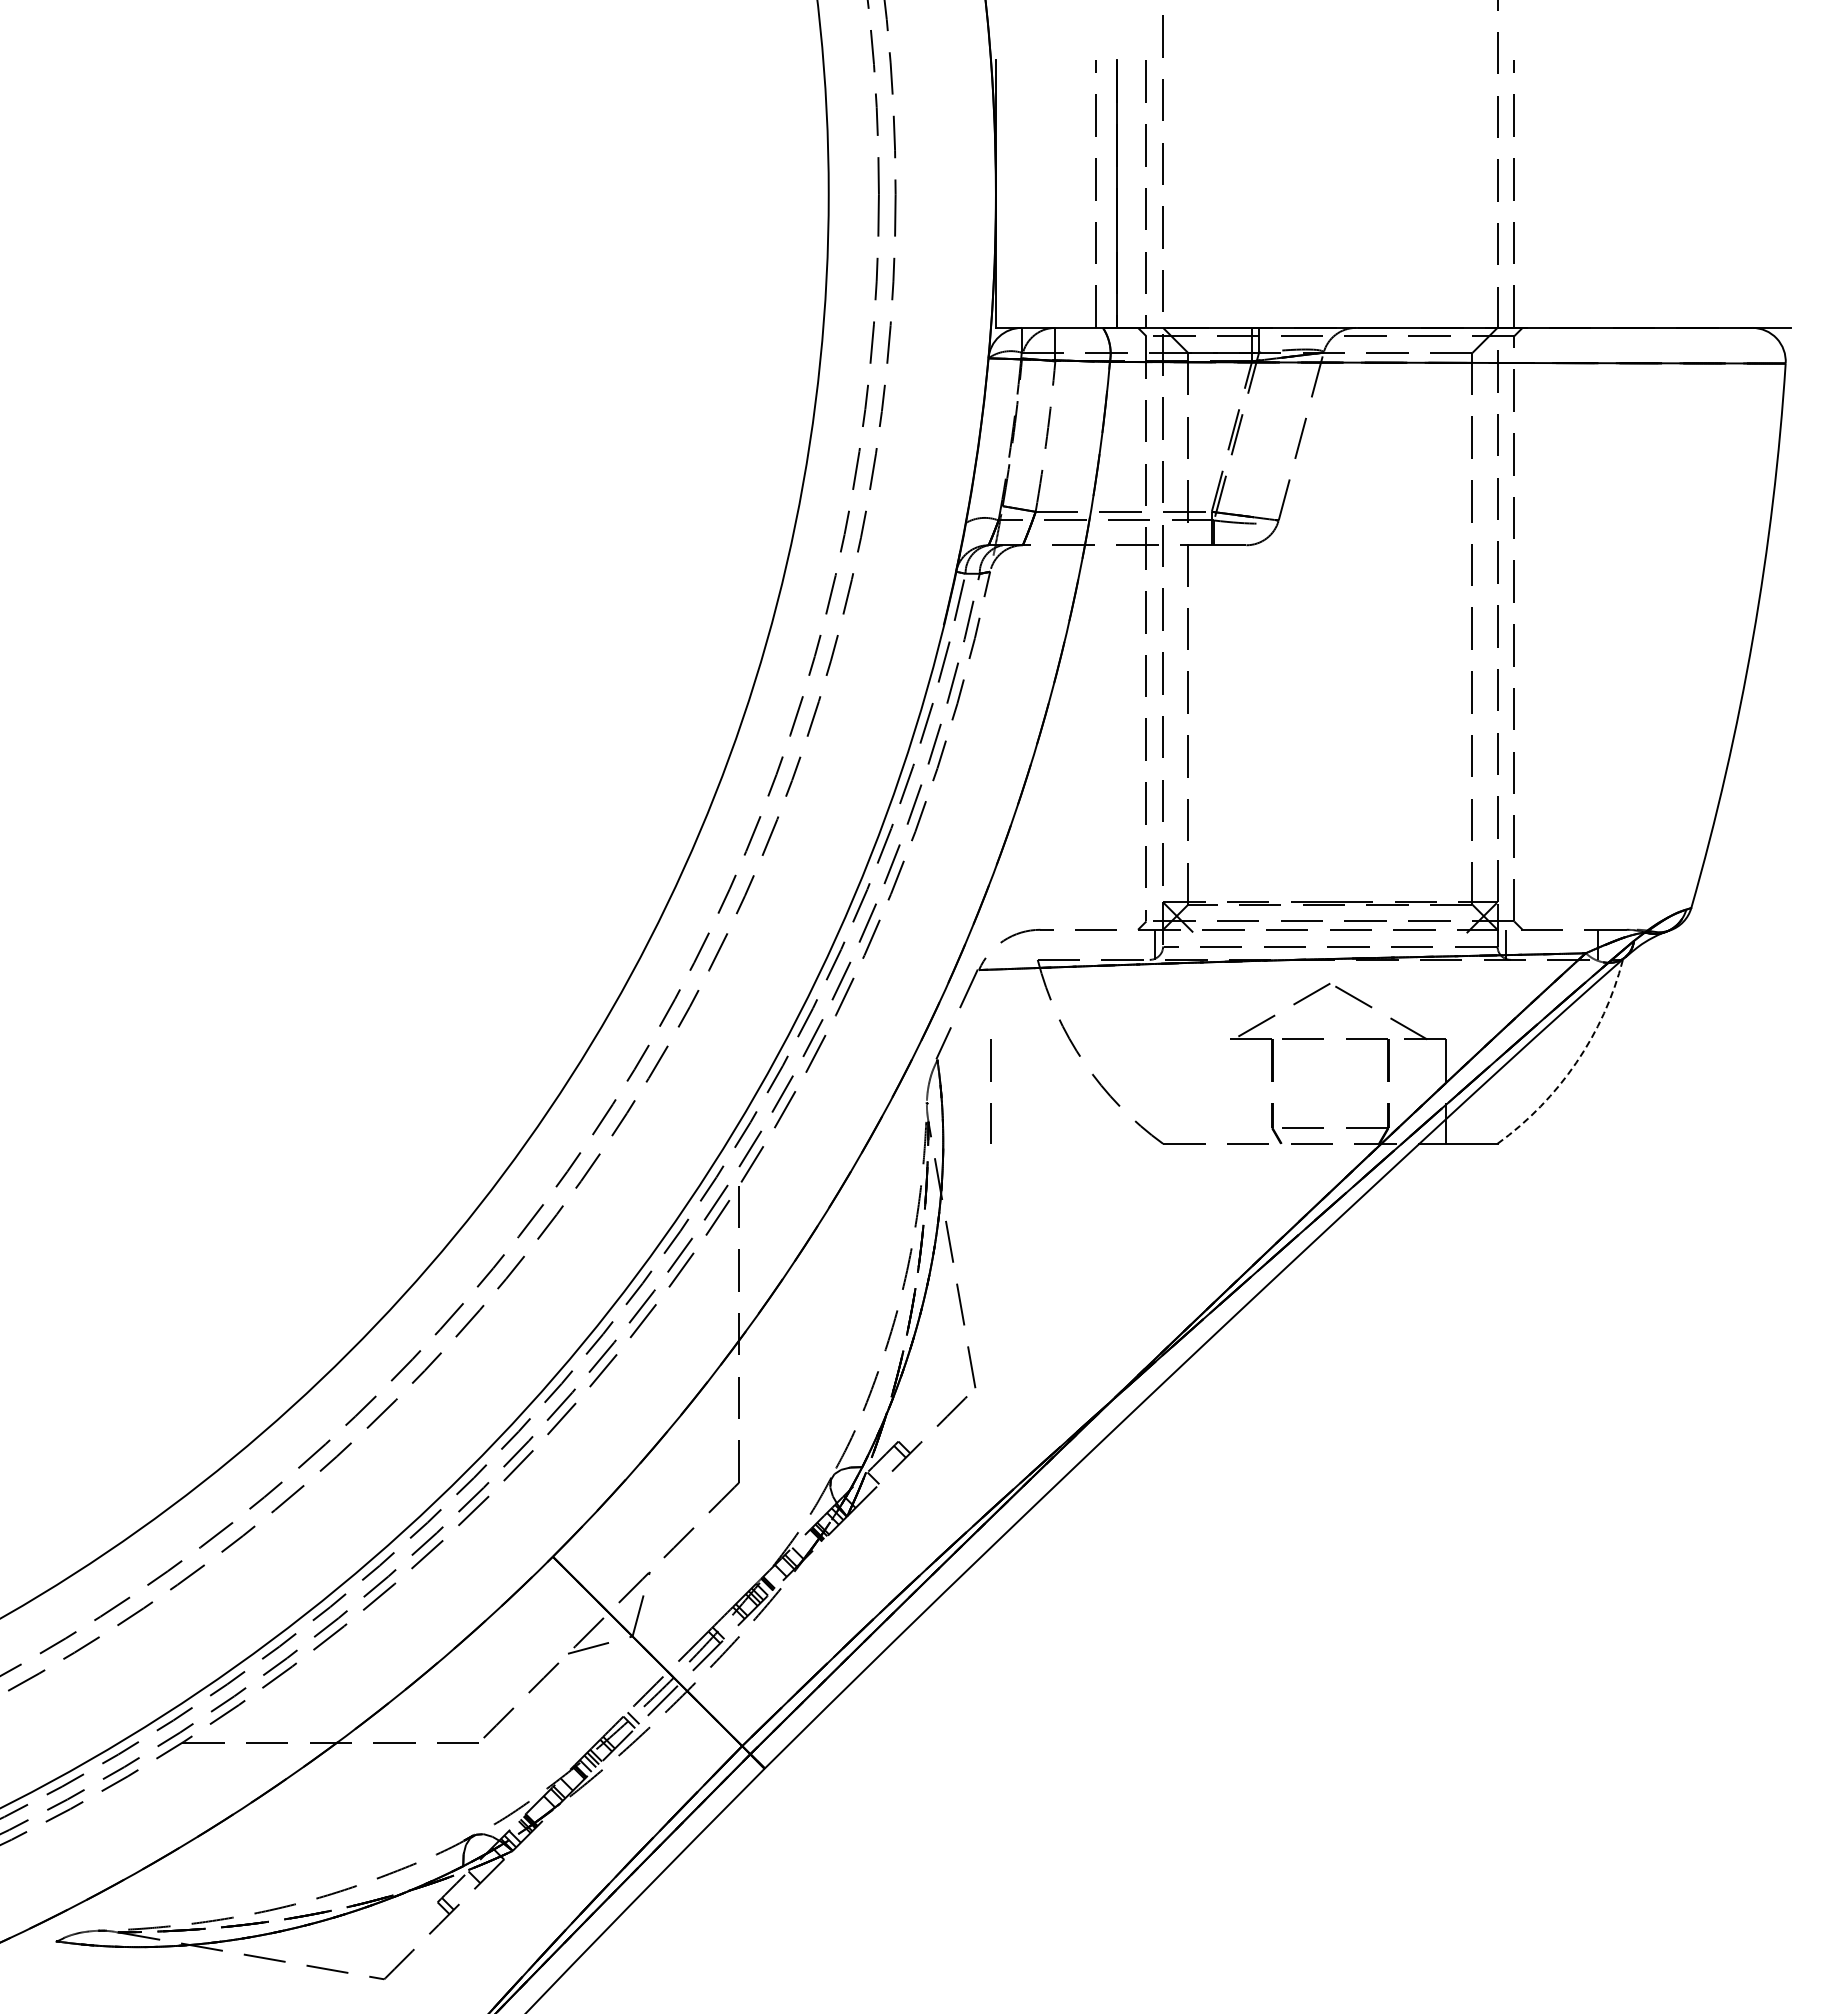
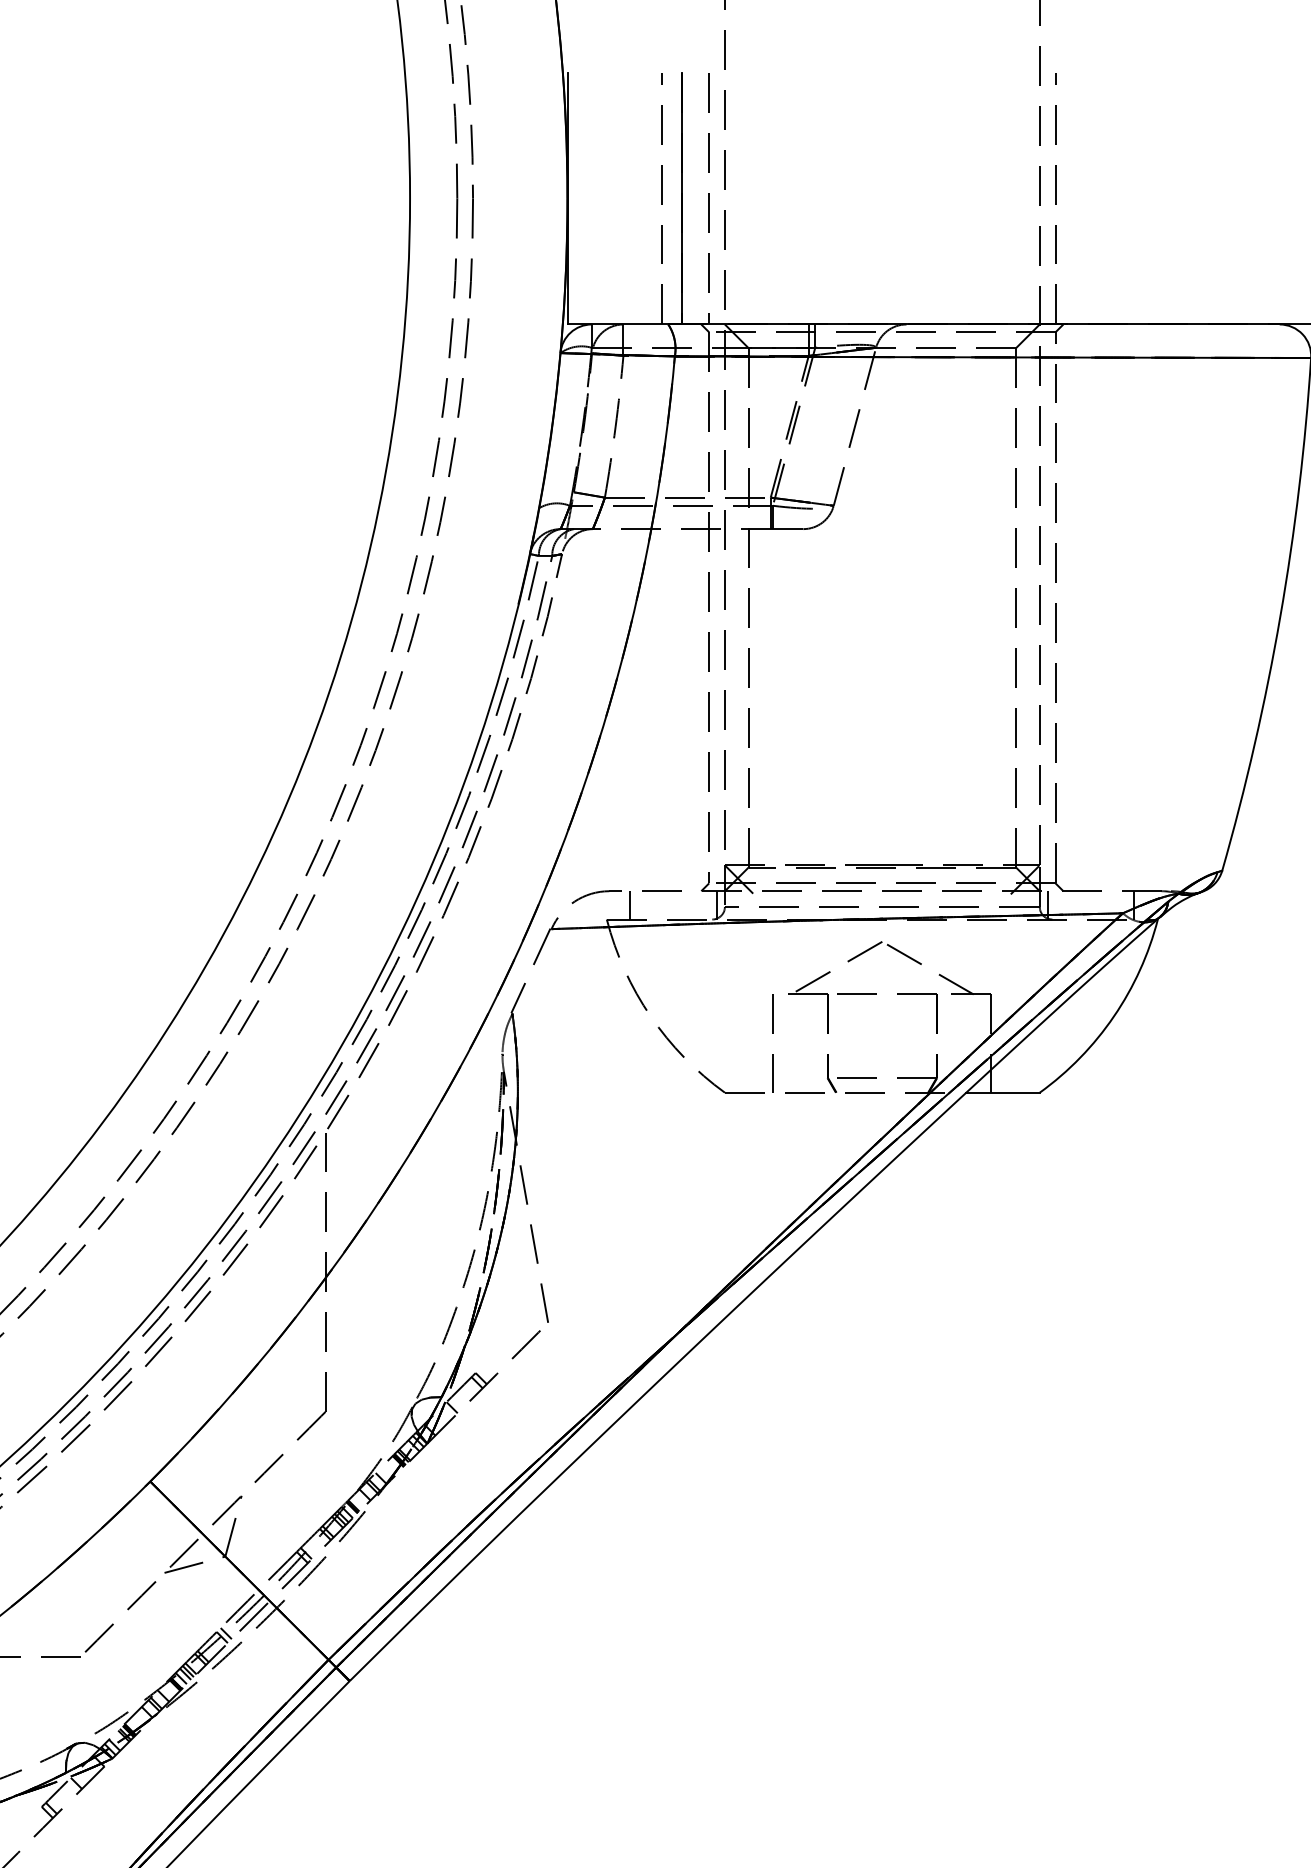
line: (1062, 944) -> (630, 905), added
arc: (1576, 1062) -> (1114, 1016), dashed -> solid
line: (990, 1081) -> (773, 1034), moved

